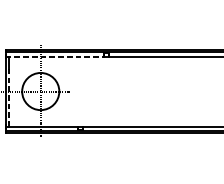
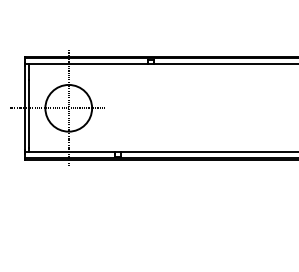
line: (54, 56) -> (86, 64), dashed -> solid
line: (9, 96) -> (29, 114), dashed -> solid

